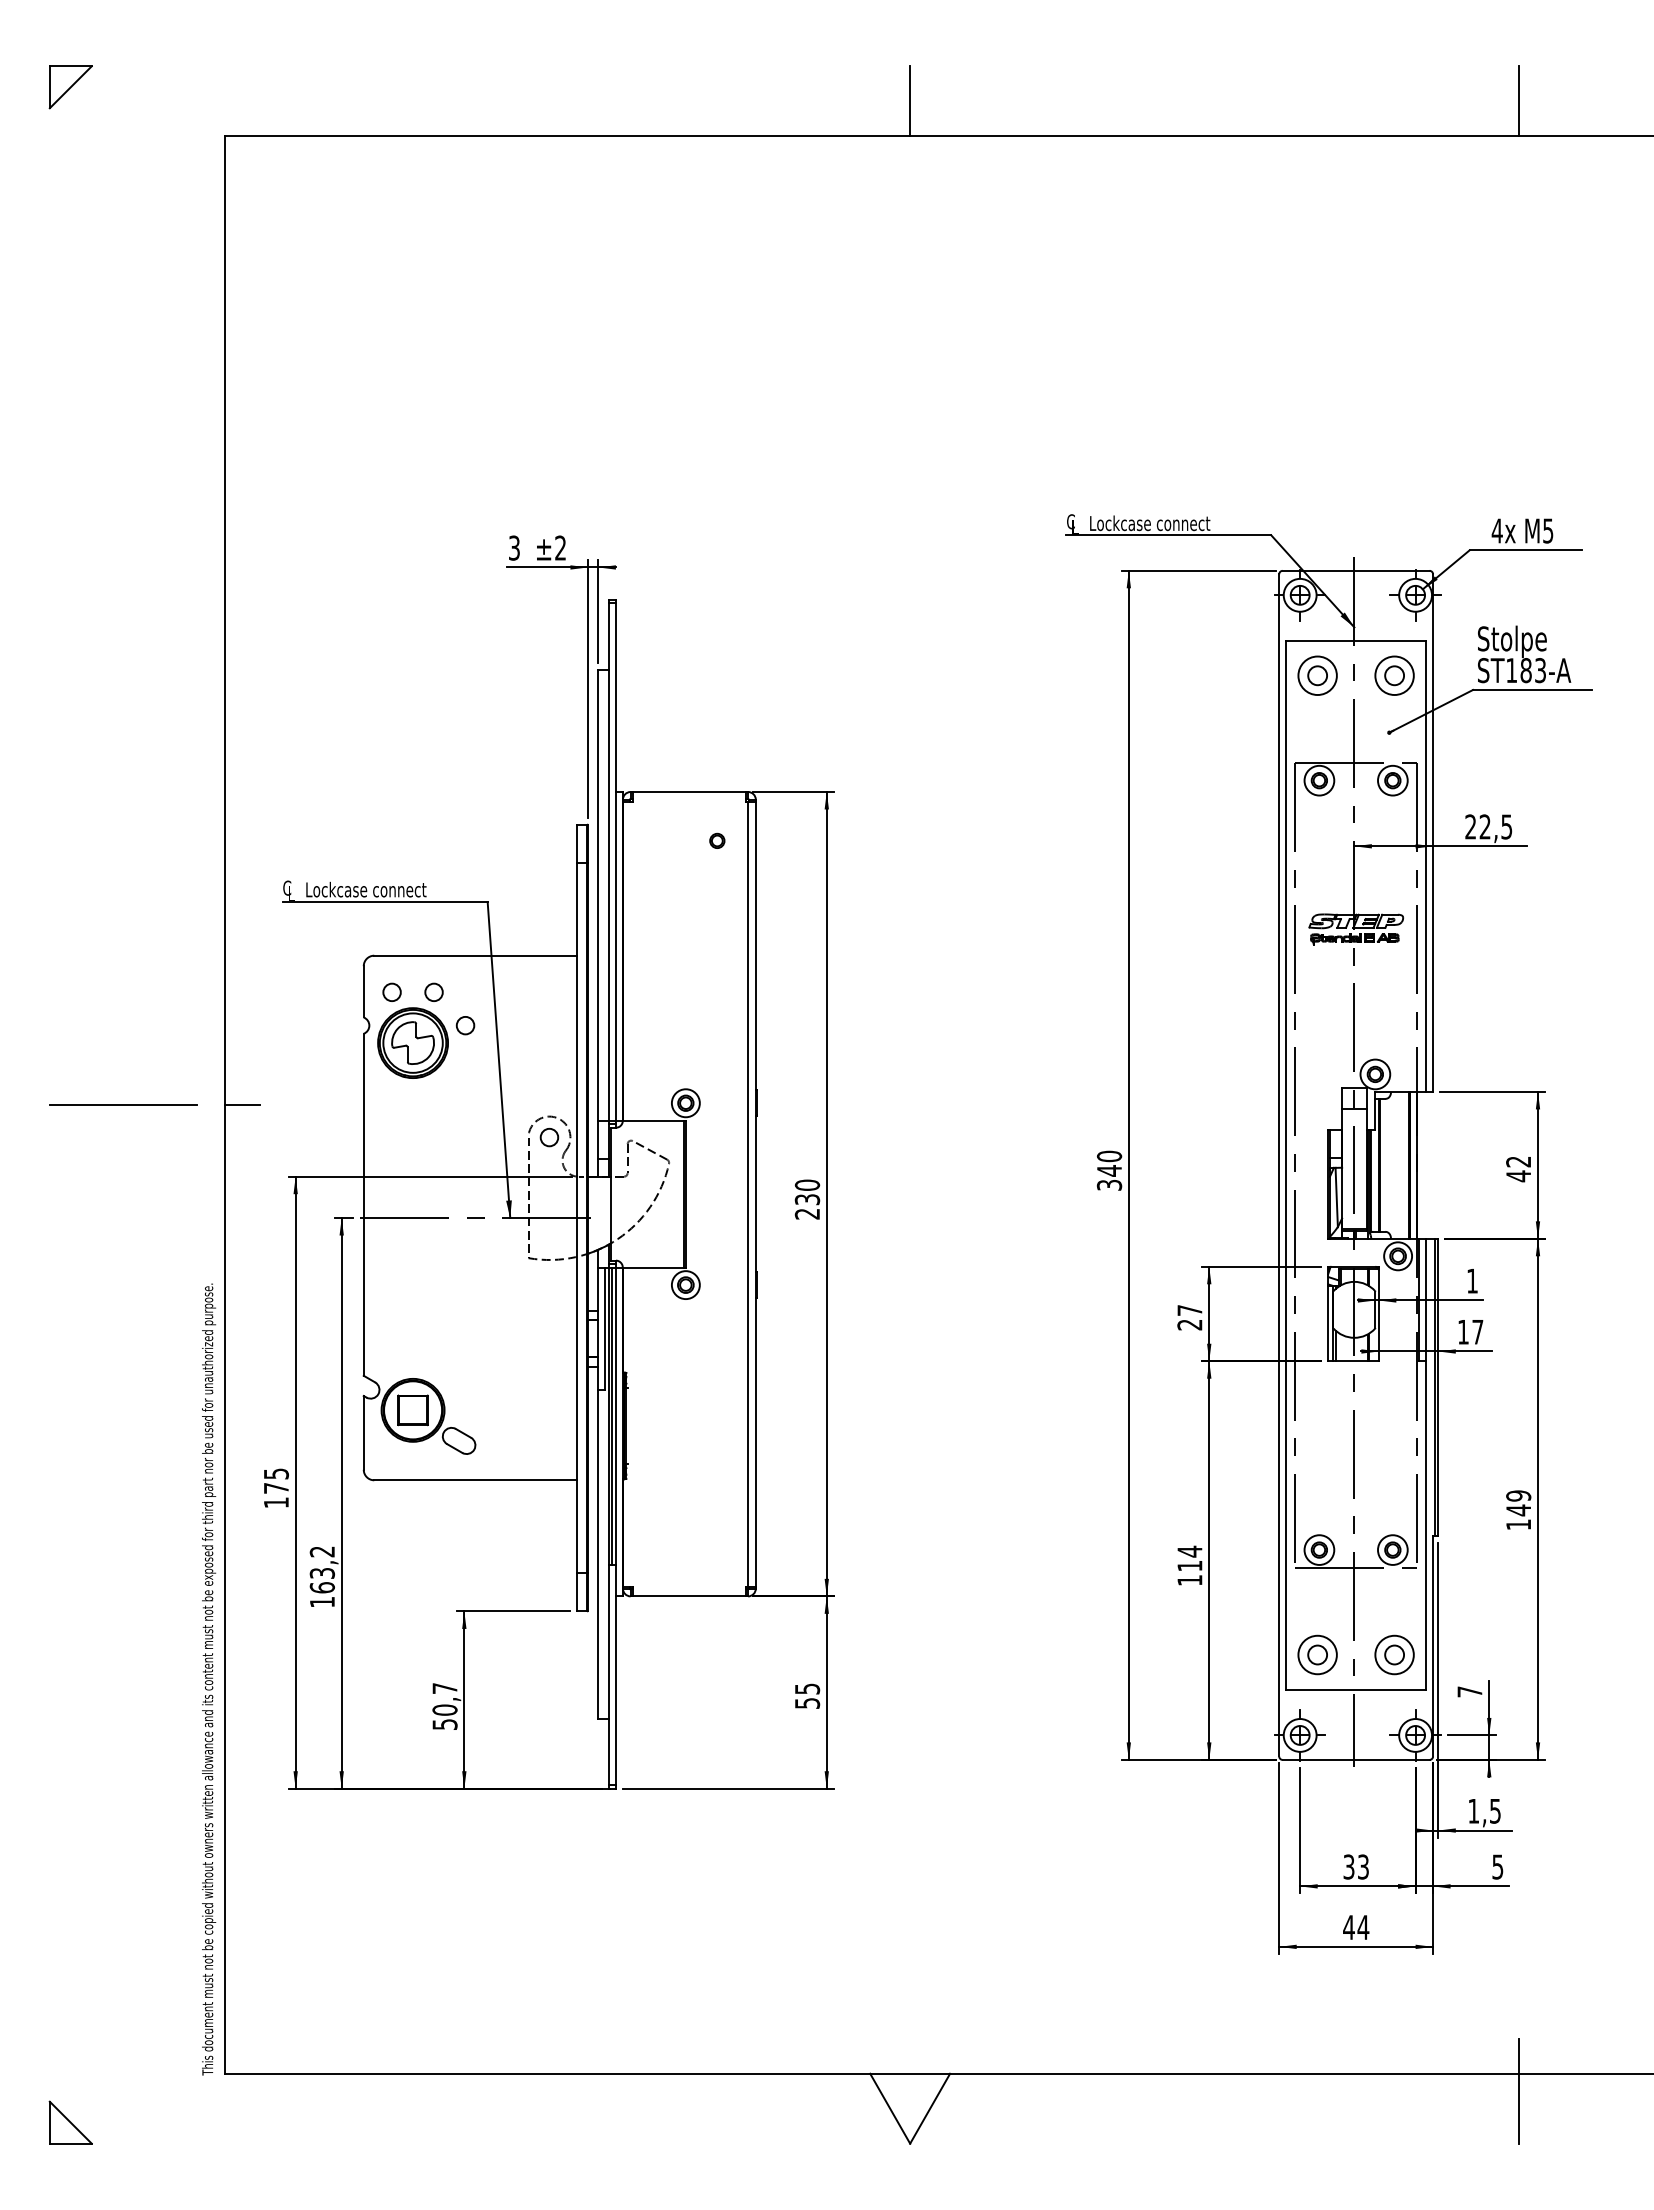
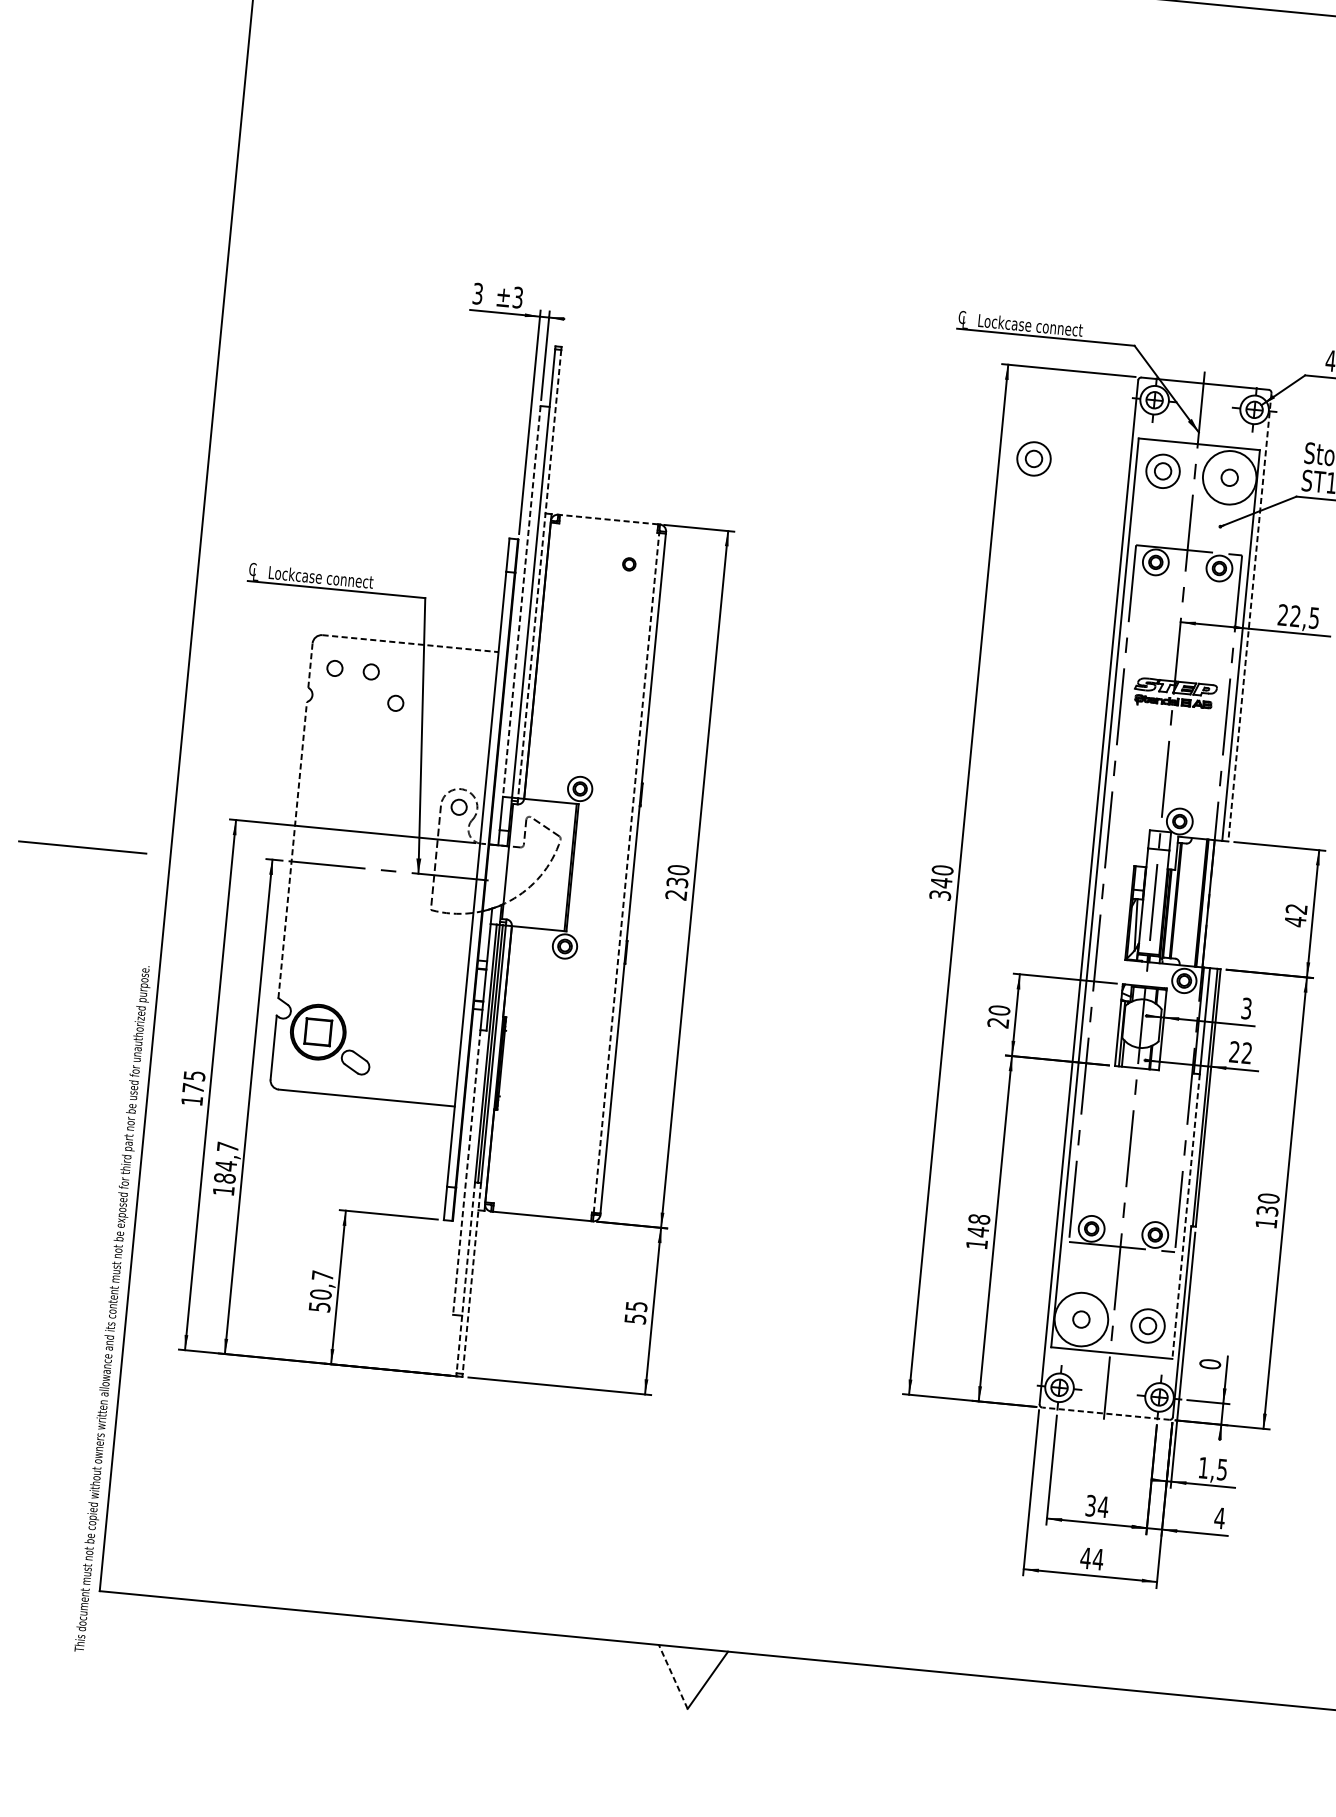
text: (560, 547) -> (517, 297), ±2 -> ±3
part: (1168, 675) -> (1033, 458), added
circle: (1394, 675) -> (1229, 477), size x1.6
line: (689, 792) -> (609, 520), solid -> dashed
line: (1433, 833) -> (1250, 617), solid -> dashed
line: (615, 861) -> (539, 573), solid -> dashed
line: (598, 895) -> (521, 601), solid -> dashed
line: (475, 955) -> (410, 643), solid -> dashed
line: (363, 991) -> (310, 665), solid -> dashed
part: (412, 1042) -> (348, 713), removed
line: (123, 1104) -> (82, 847), moved
line: (241, 1105) -> (195, 753), removed
line: (748, 1193) -> (626, 872), solid -> dashed
line: (363, 1204) -> (292, 849), solid -> dashed
text: (1472, 1280) -> (1246, 1008), 1 -> 3
text: (1189, 1310) -> (999, 1010), 27 -> 20
text: (1470, 1331) -> (1240, 1052), 17 -> 22
text: (1518, 1503) -> (1268, 1205), 149 -> 130
line: (1426, 1526) -> (1186, 1217), solid -> dashed
line: (598, 1554) -> (466, 1172), solid -> dashed
text: (1189, 1558) -> (978, 1225), 114 -> 148
text: (322, 1569) -> (226, 1162), 163,2 -> 184,7
circle: (1317, 1654) -> (1081, 1319), size x1.6
line: (608, 1675) -> (465, 1278), solid -> dashed
line: (615, 1675) -> (471, 1278), solid -> dashed
text: (209, 1679) -> (113, 1309), moved
text: (1469, 1691) -> (1209, 1363), 7 -> 0
line: (1355, 1759) -> (1105, 1413), solid -> dashed
text: (1363, 1866) -> (1103, 1506), 33 -> 34
text: (1497, 1866) -> (1219, 1517), 5 -> 4
line: (1518, 2090) -> (1219, 1713), removed
line: (889, 2108) -> (672, 1676), solid -> dashed

